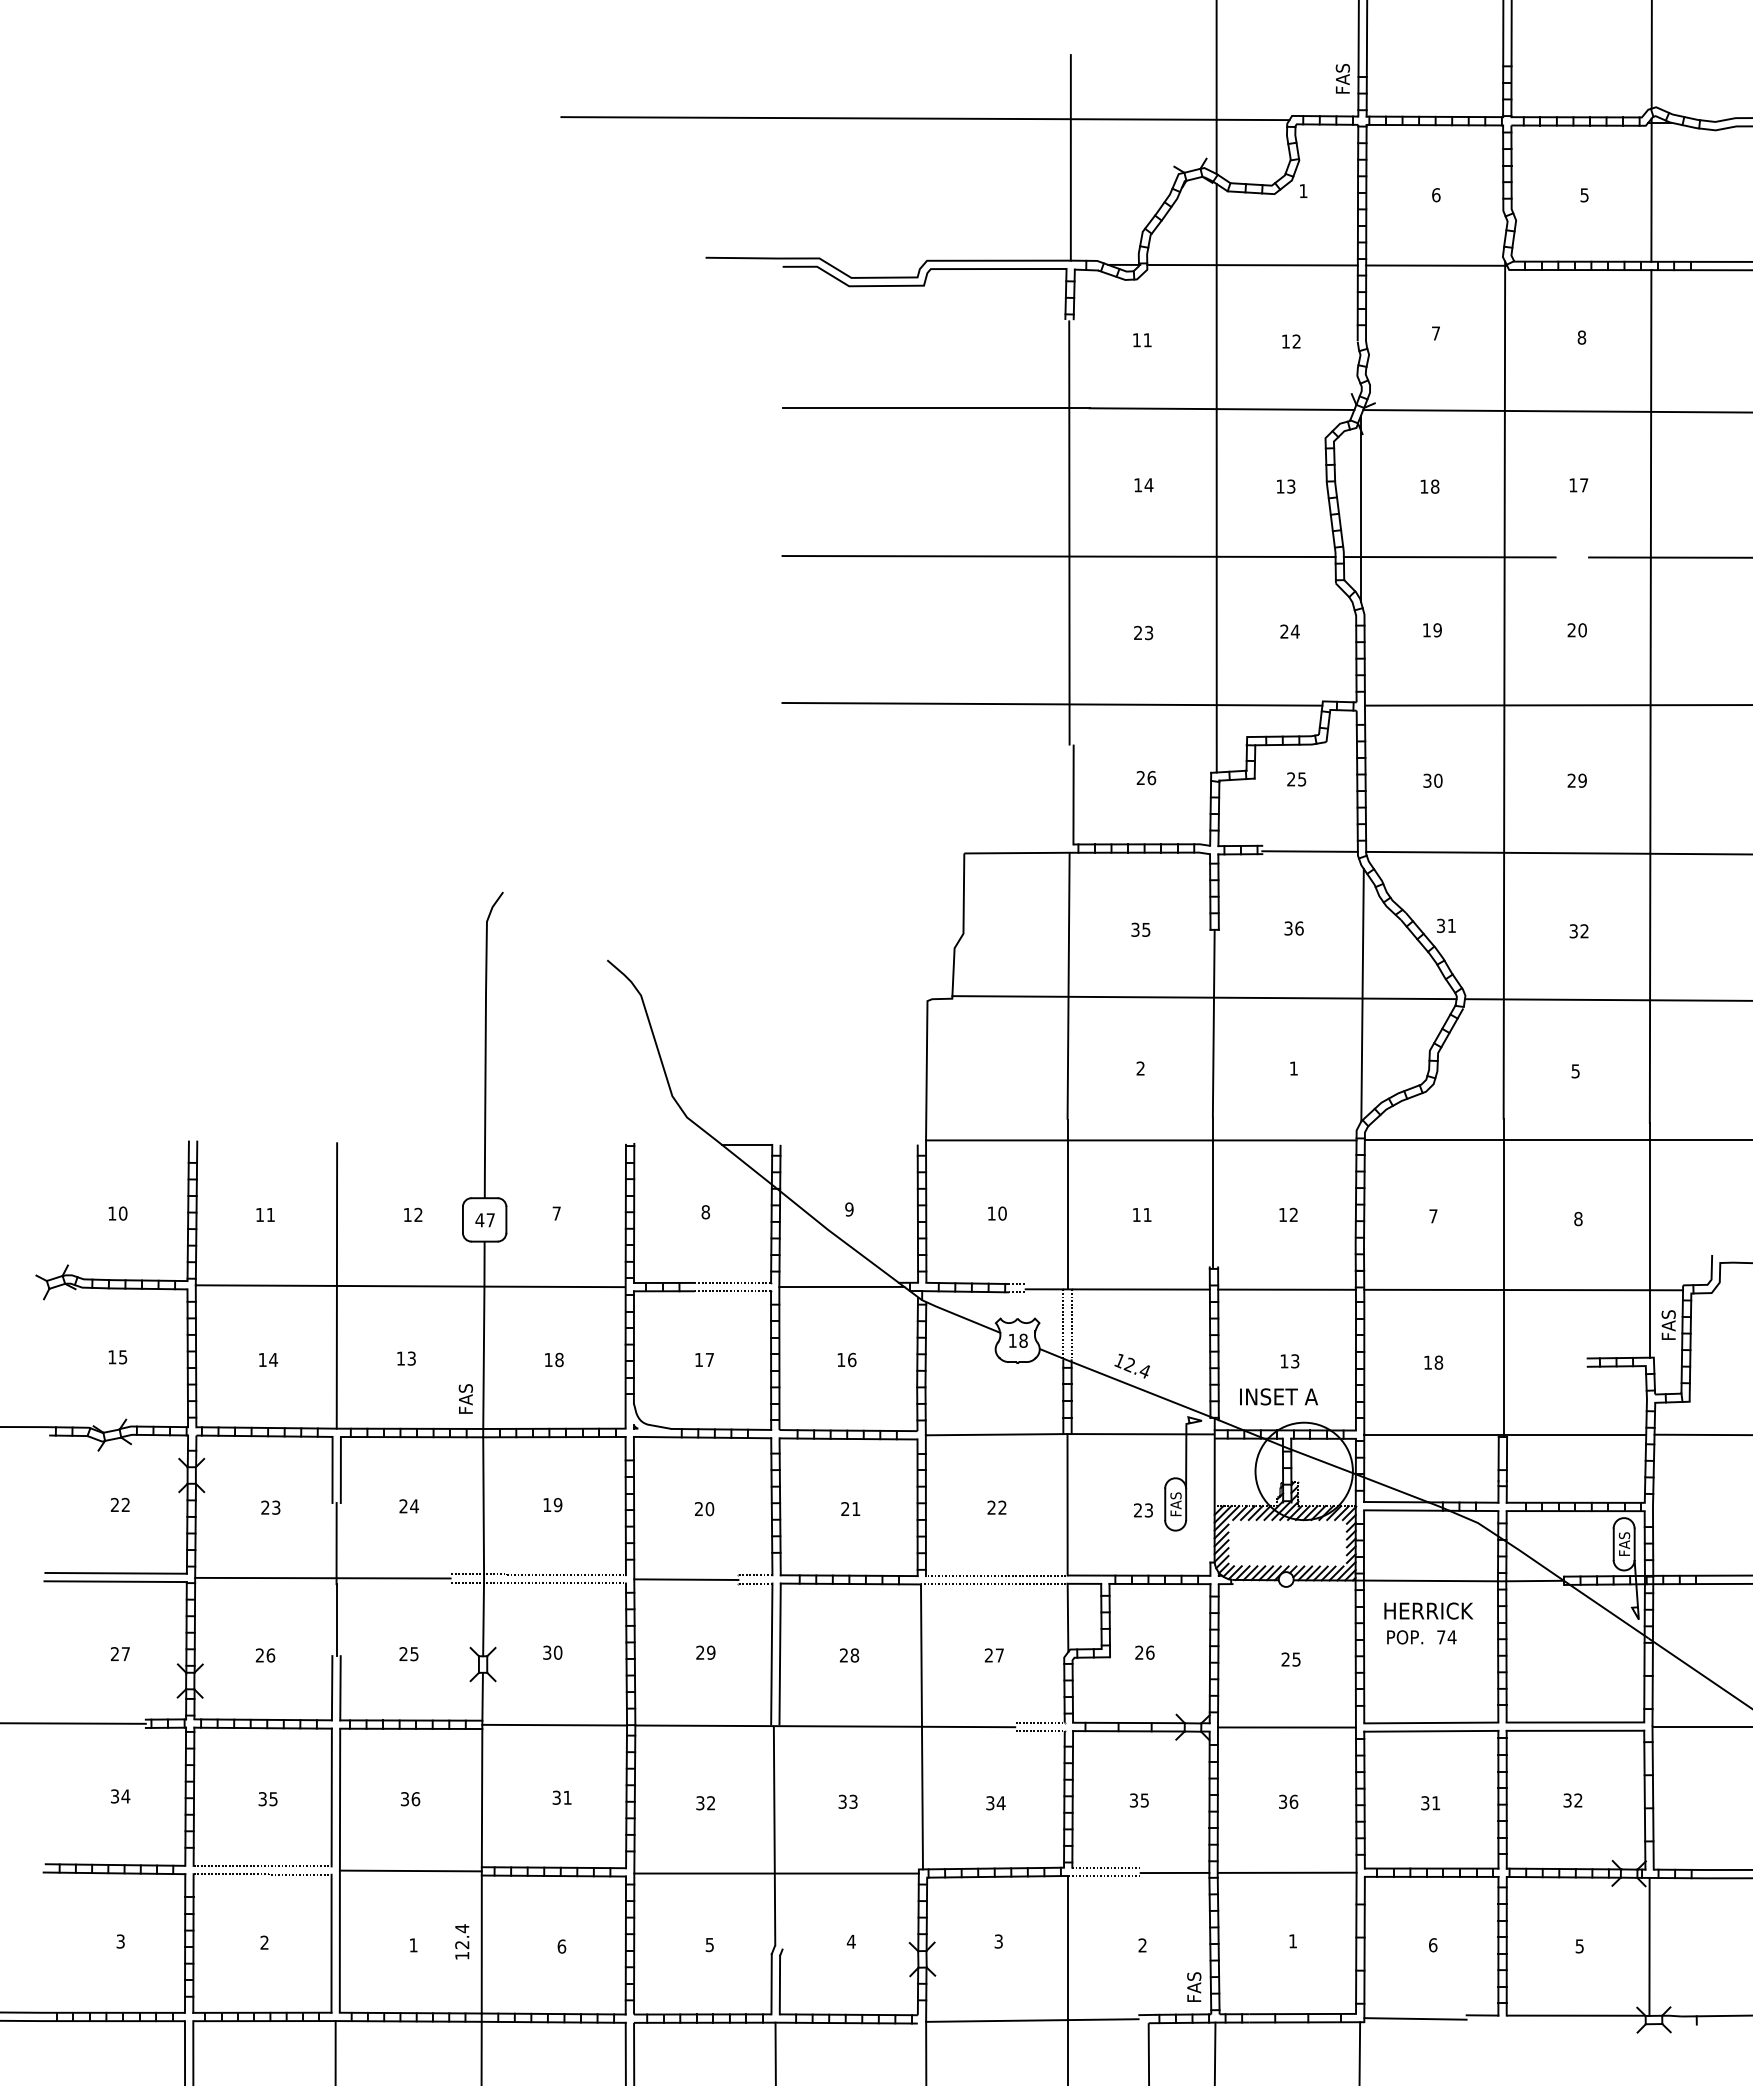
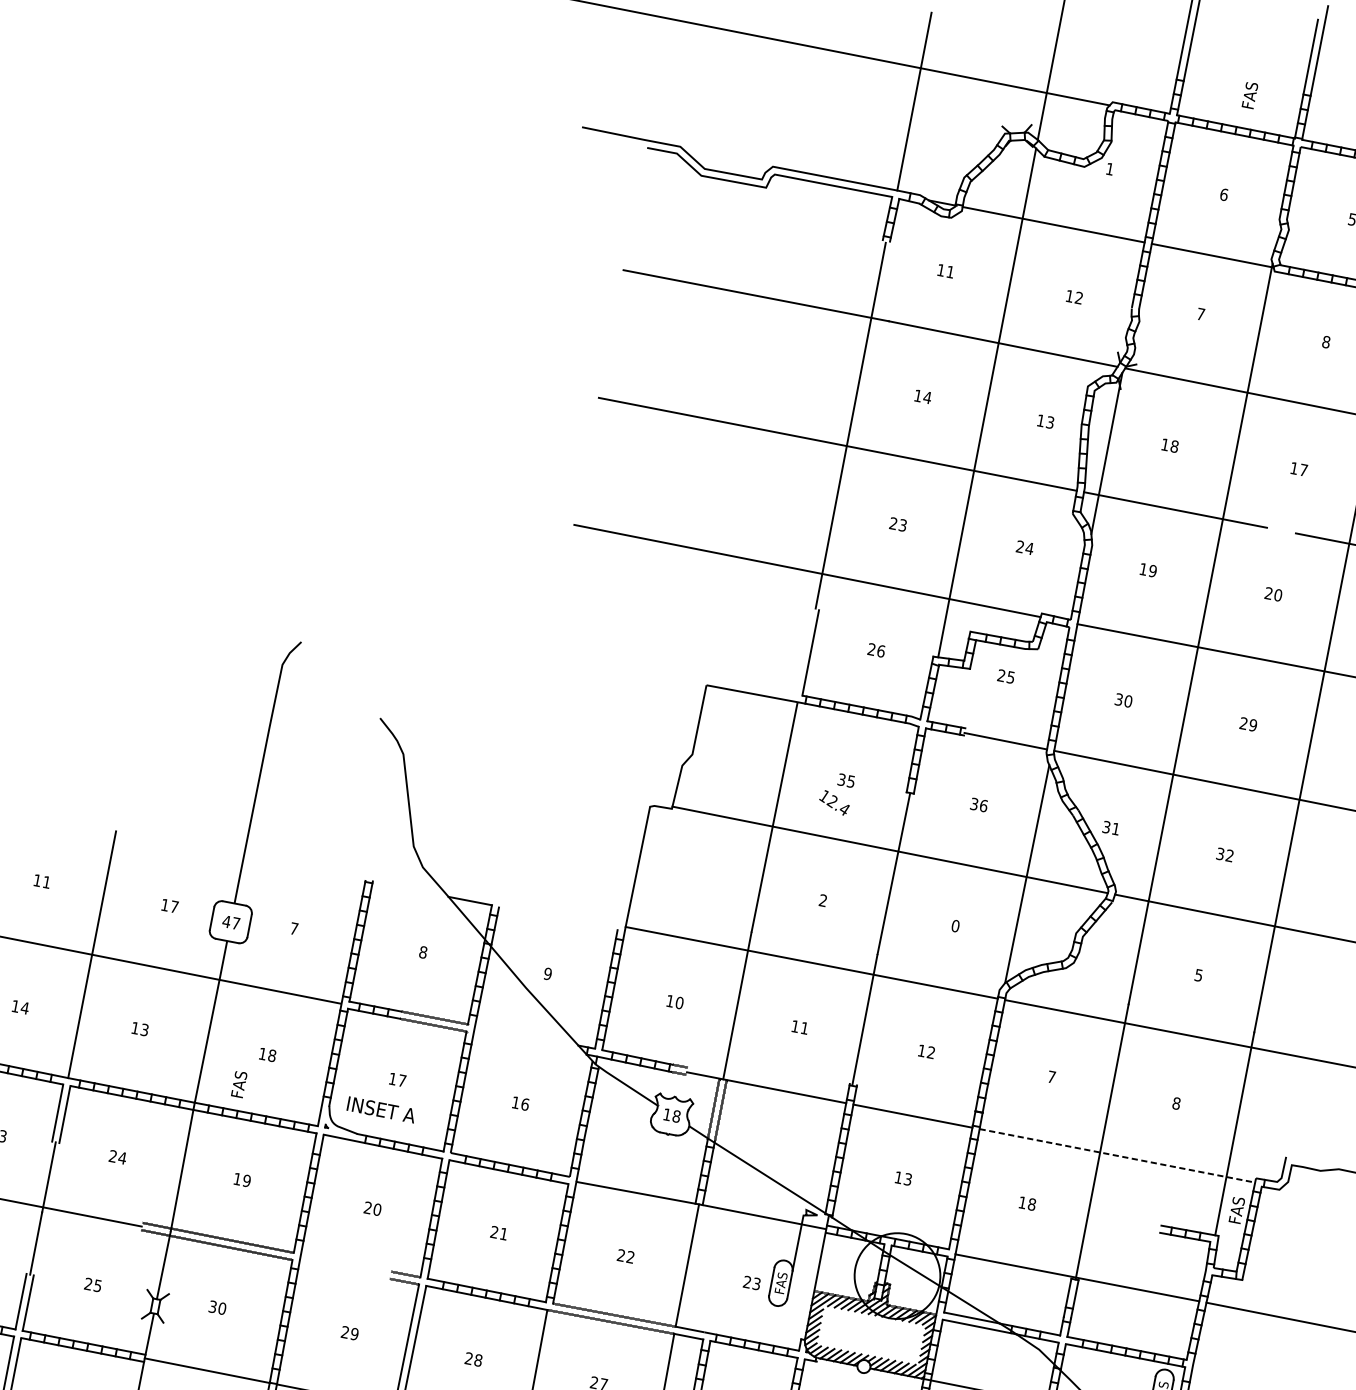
text: (1342, 78) -> (1249, 95), moved
text: (1293, 1068) -> (955, 925), 1 -> 0
text: (418, 1214) -> (174, 906), 12 -> 17
line: (841, 1286) -> (528, 1039), removed
line: (1524, 1290) -> (1118, 1156), solid -> dashed
text: (1131, 1365) -> (833, 802), moved
text: (1278, 1396) -> (381, 1109), moved
text: (465, 1398) -> (239, 1083), moved
line: (686, 1579) -> (345, 1266), removed

